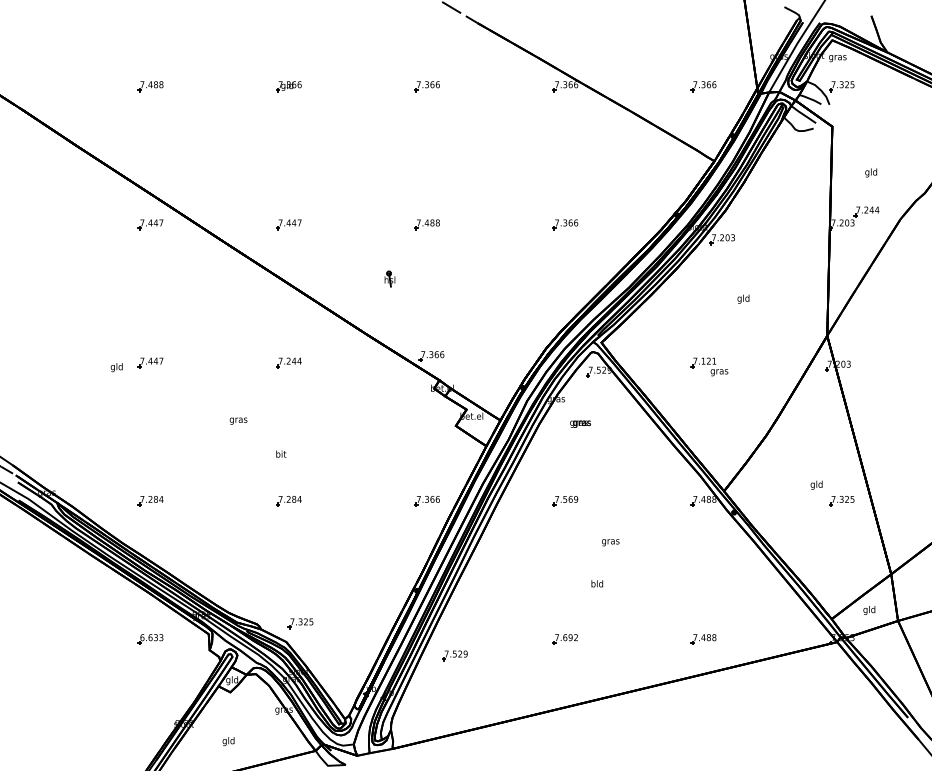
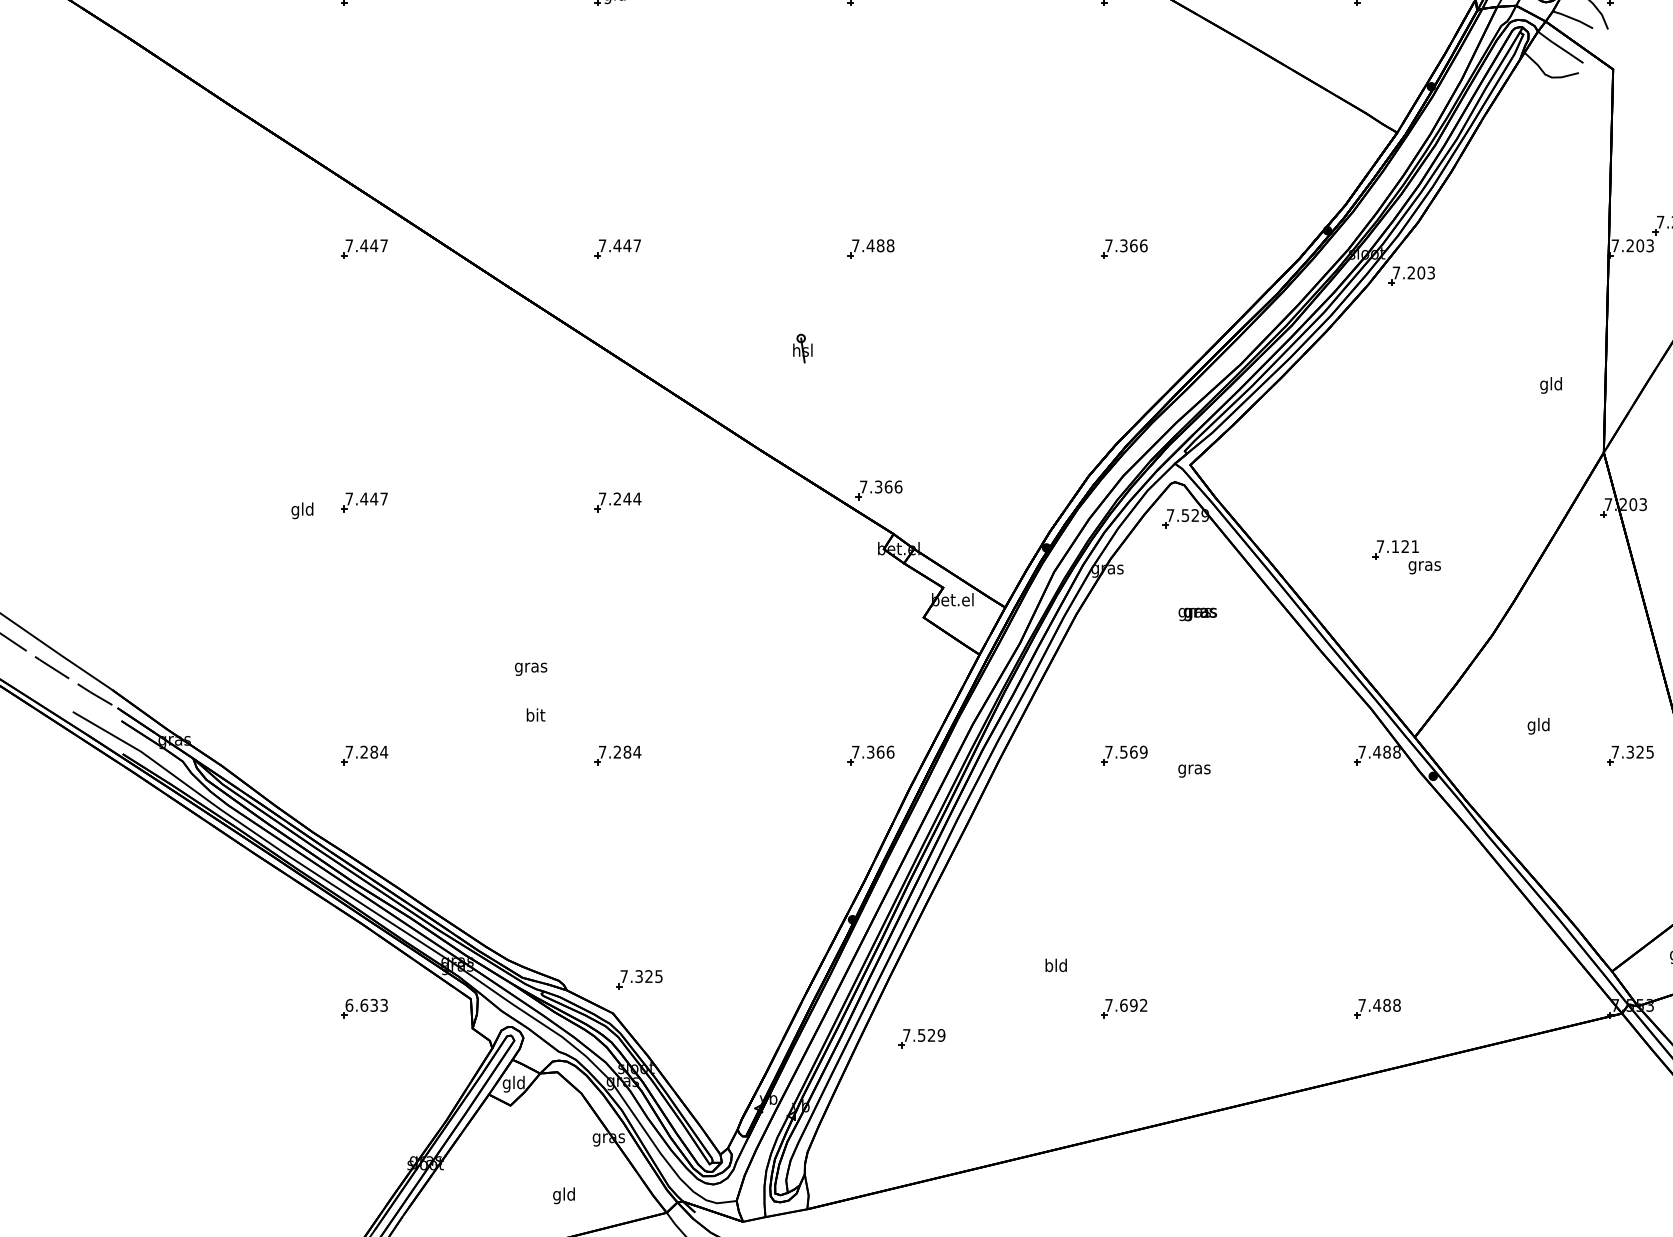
text: (743, 298) -> (1551, 384), moved
part: (709, 366) -> (1406, 556), moved
text: (238, 420) -> (530, 668), moved
text: (580, 423) -> (1197, 613), moved
text: (281, 453) -> (536, 713), moved
text: (816, 484) -> (1538, 724), moved
text: (610, 542) -> (1193, 770), moved
text: (597, 583) -> (1056, 964), moved
text: (228, 741) -> (563, 1195), moved

